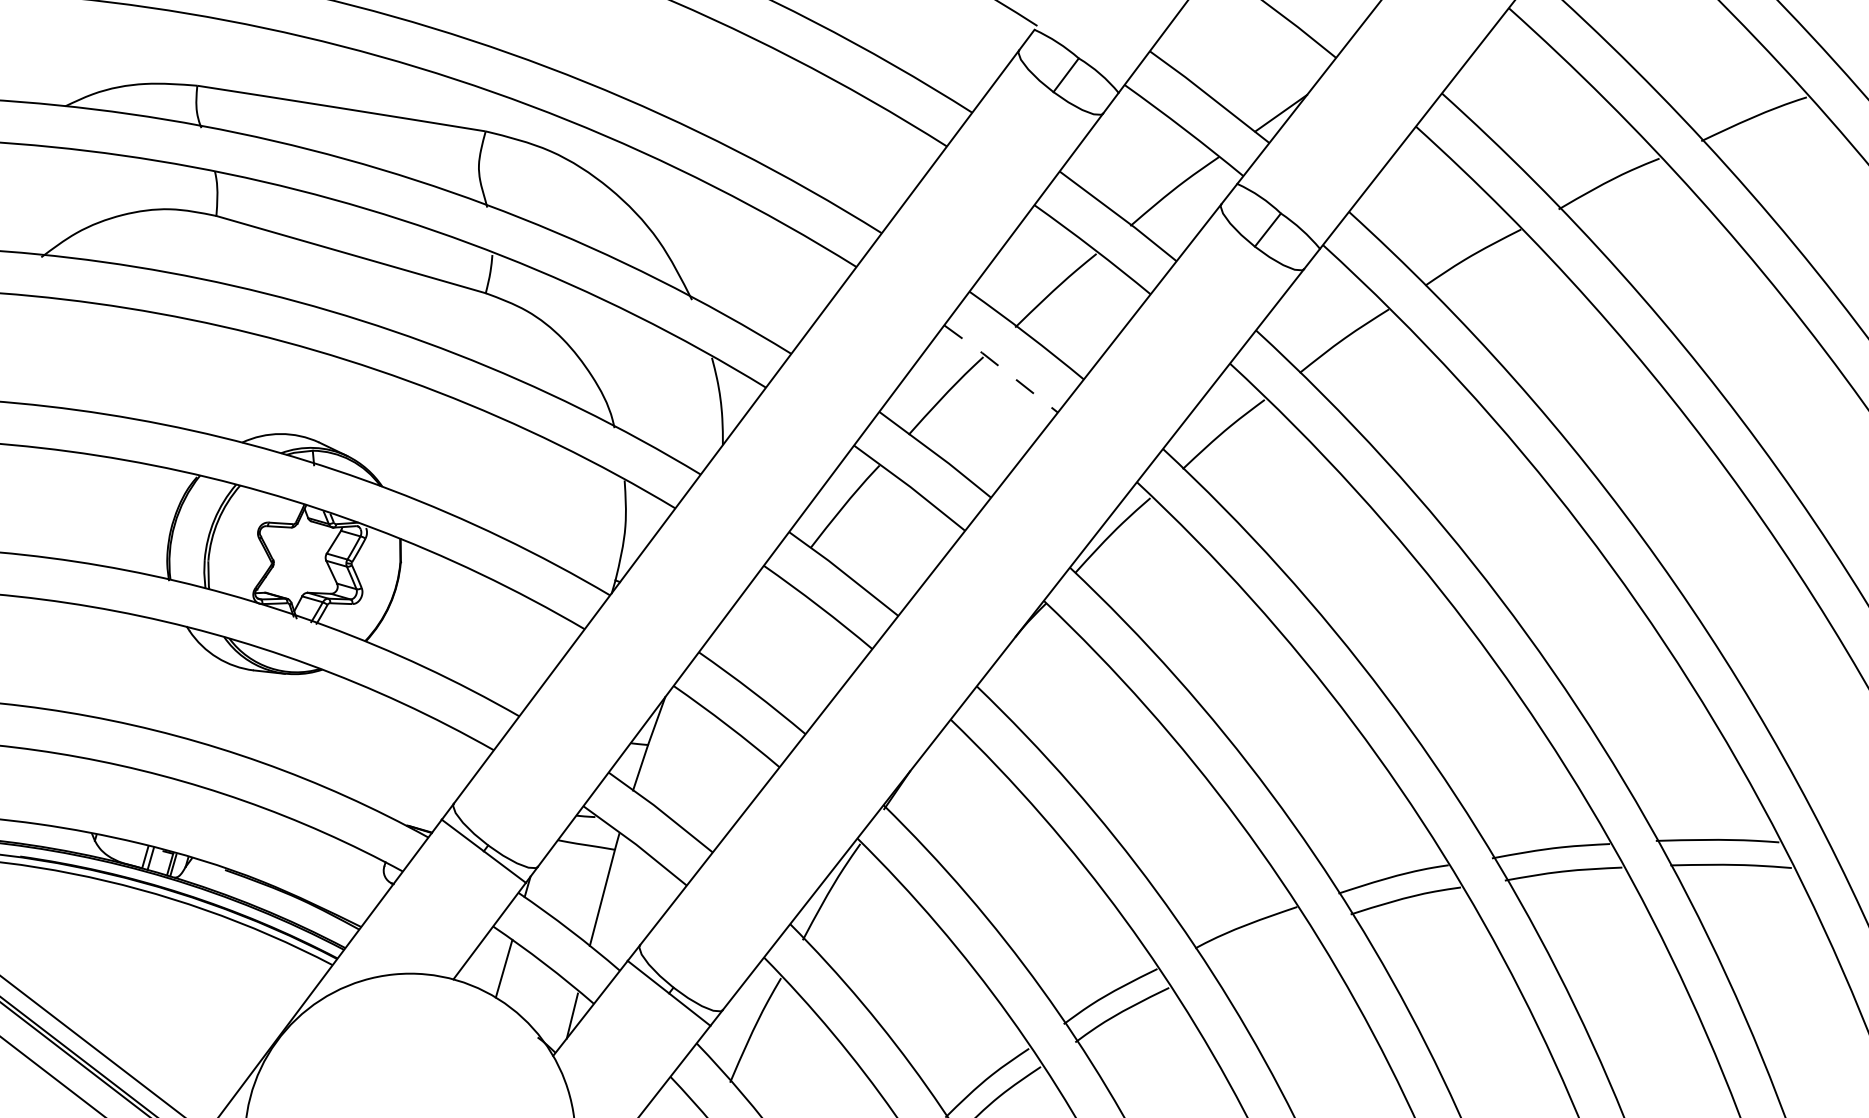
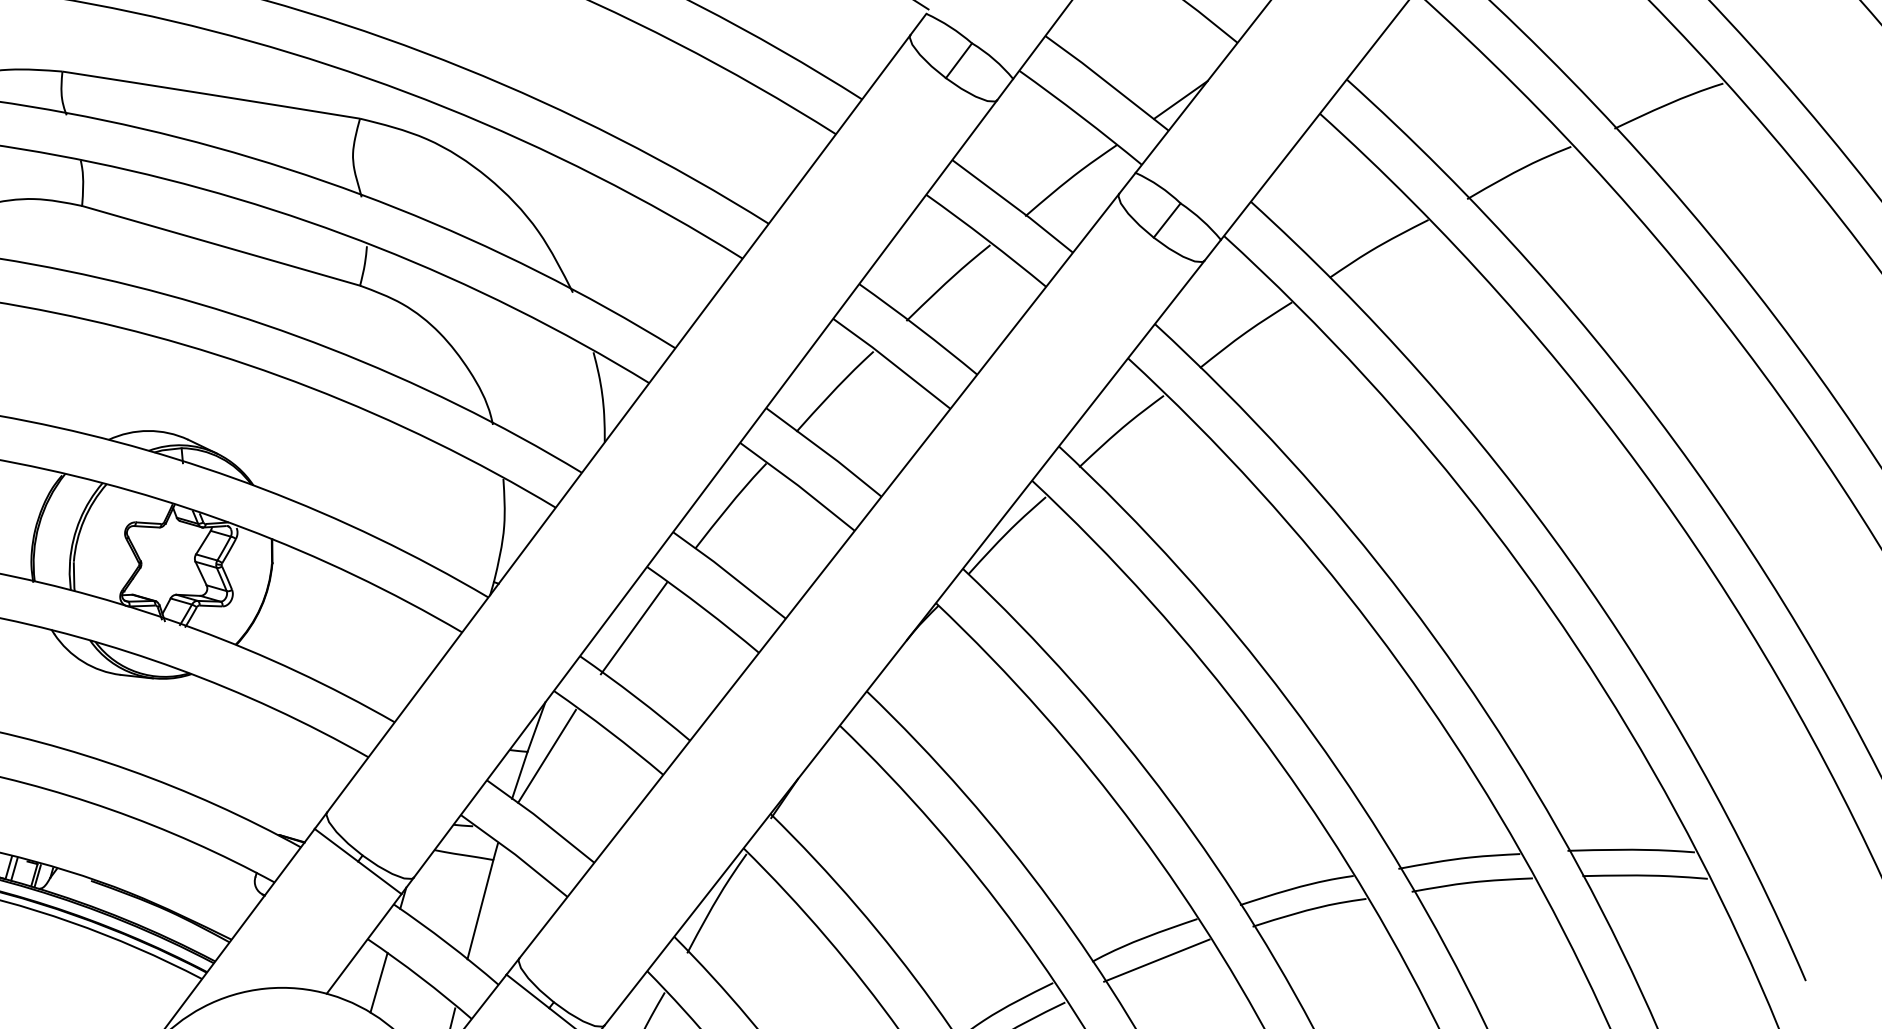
line: (1001, 367) -> (892, 362), dashed -> solid
line: (751, 625) -> (634, 628), added
line: (666, 749) -> (546, 756), added
line: (1257, 946) -> (1156, 959), added

